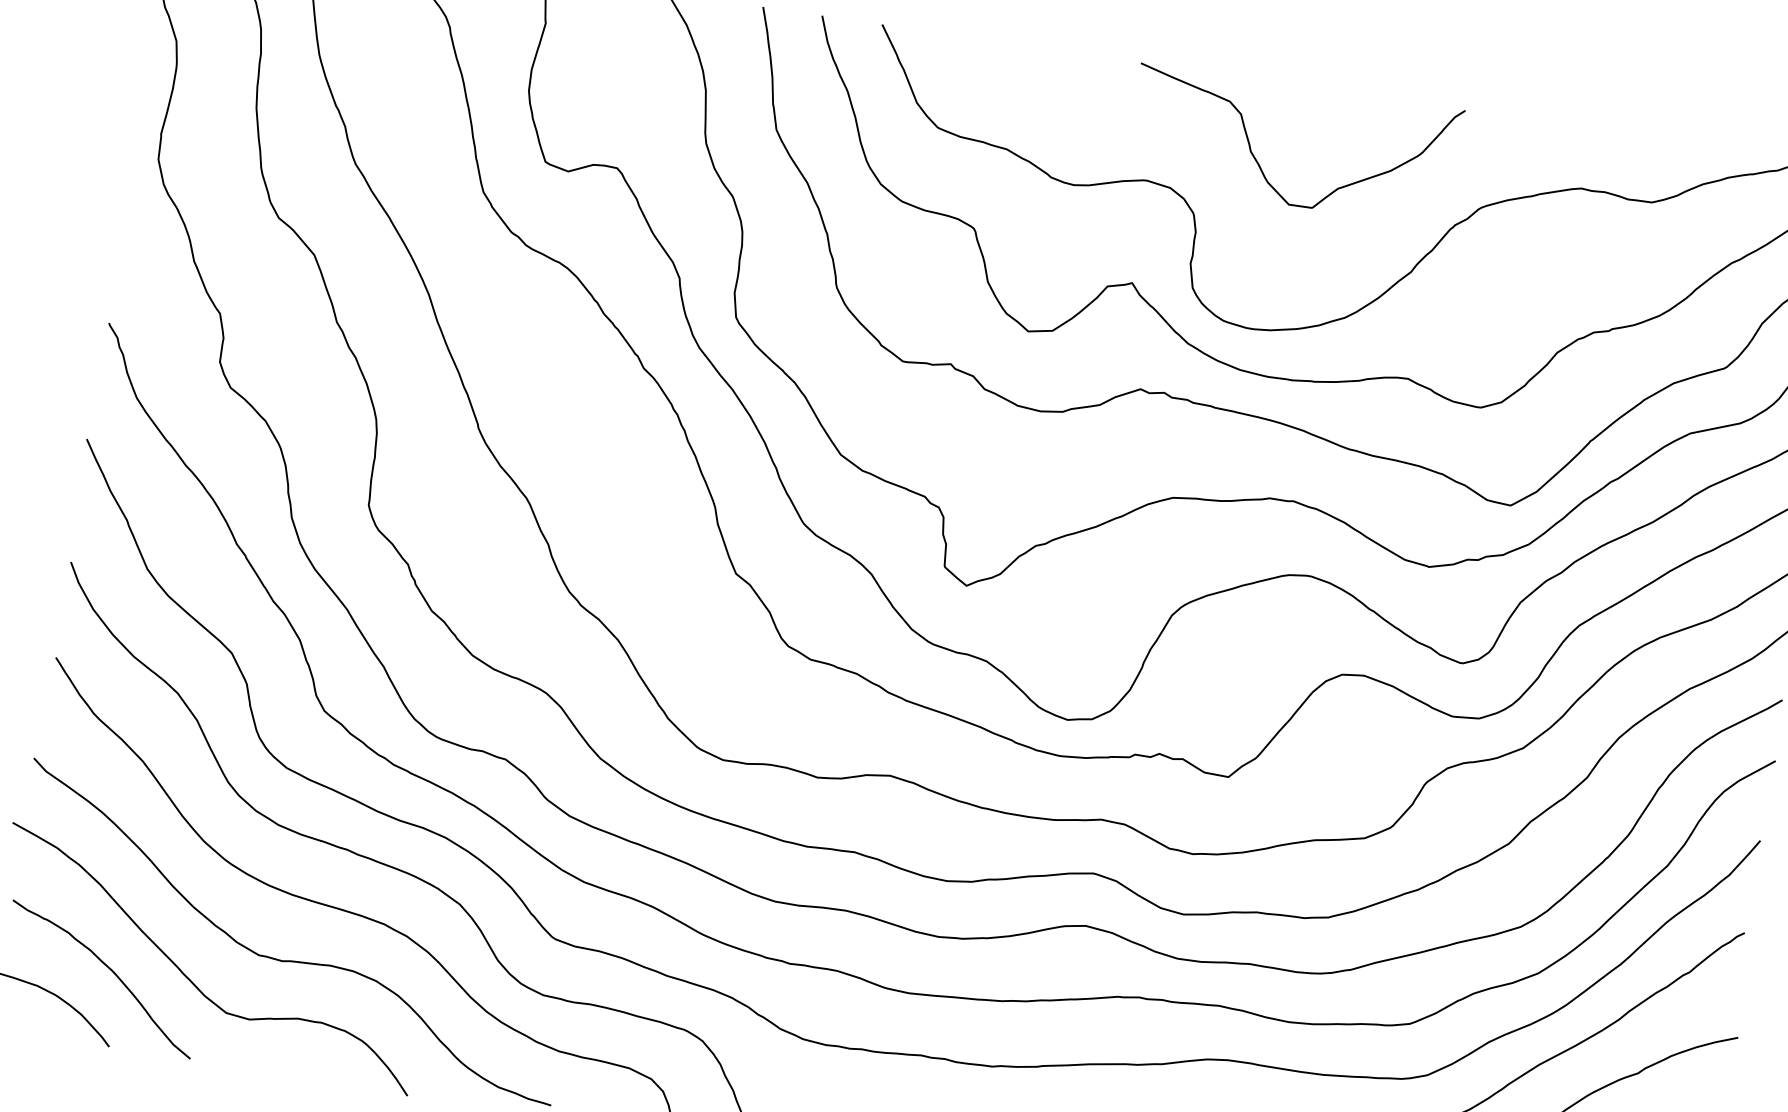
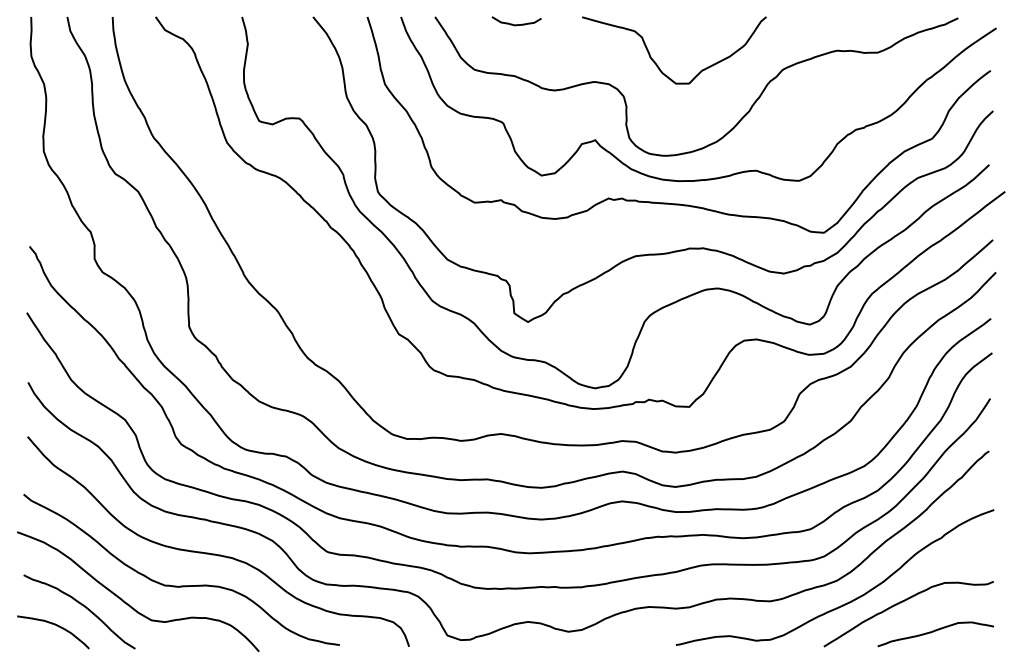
curve: (1023, 59) -> (516, 24), added

